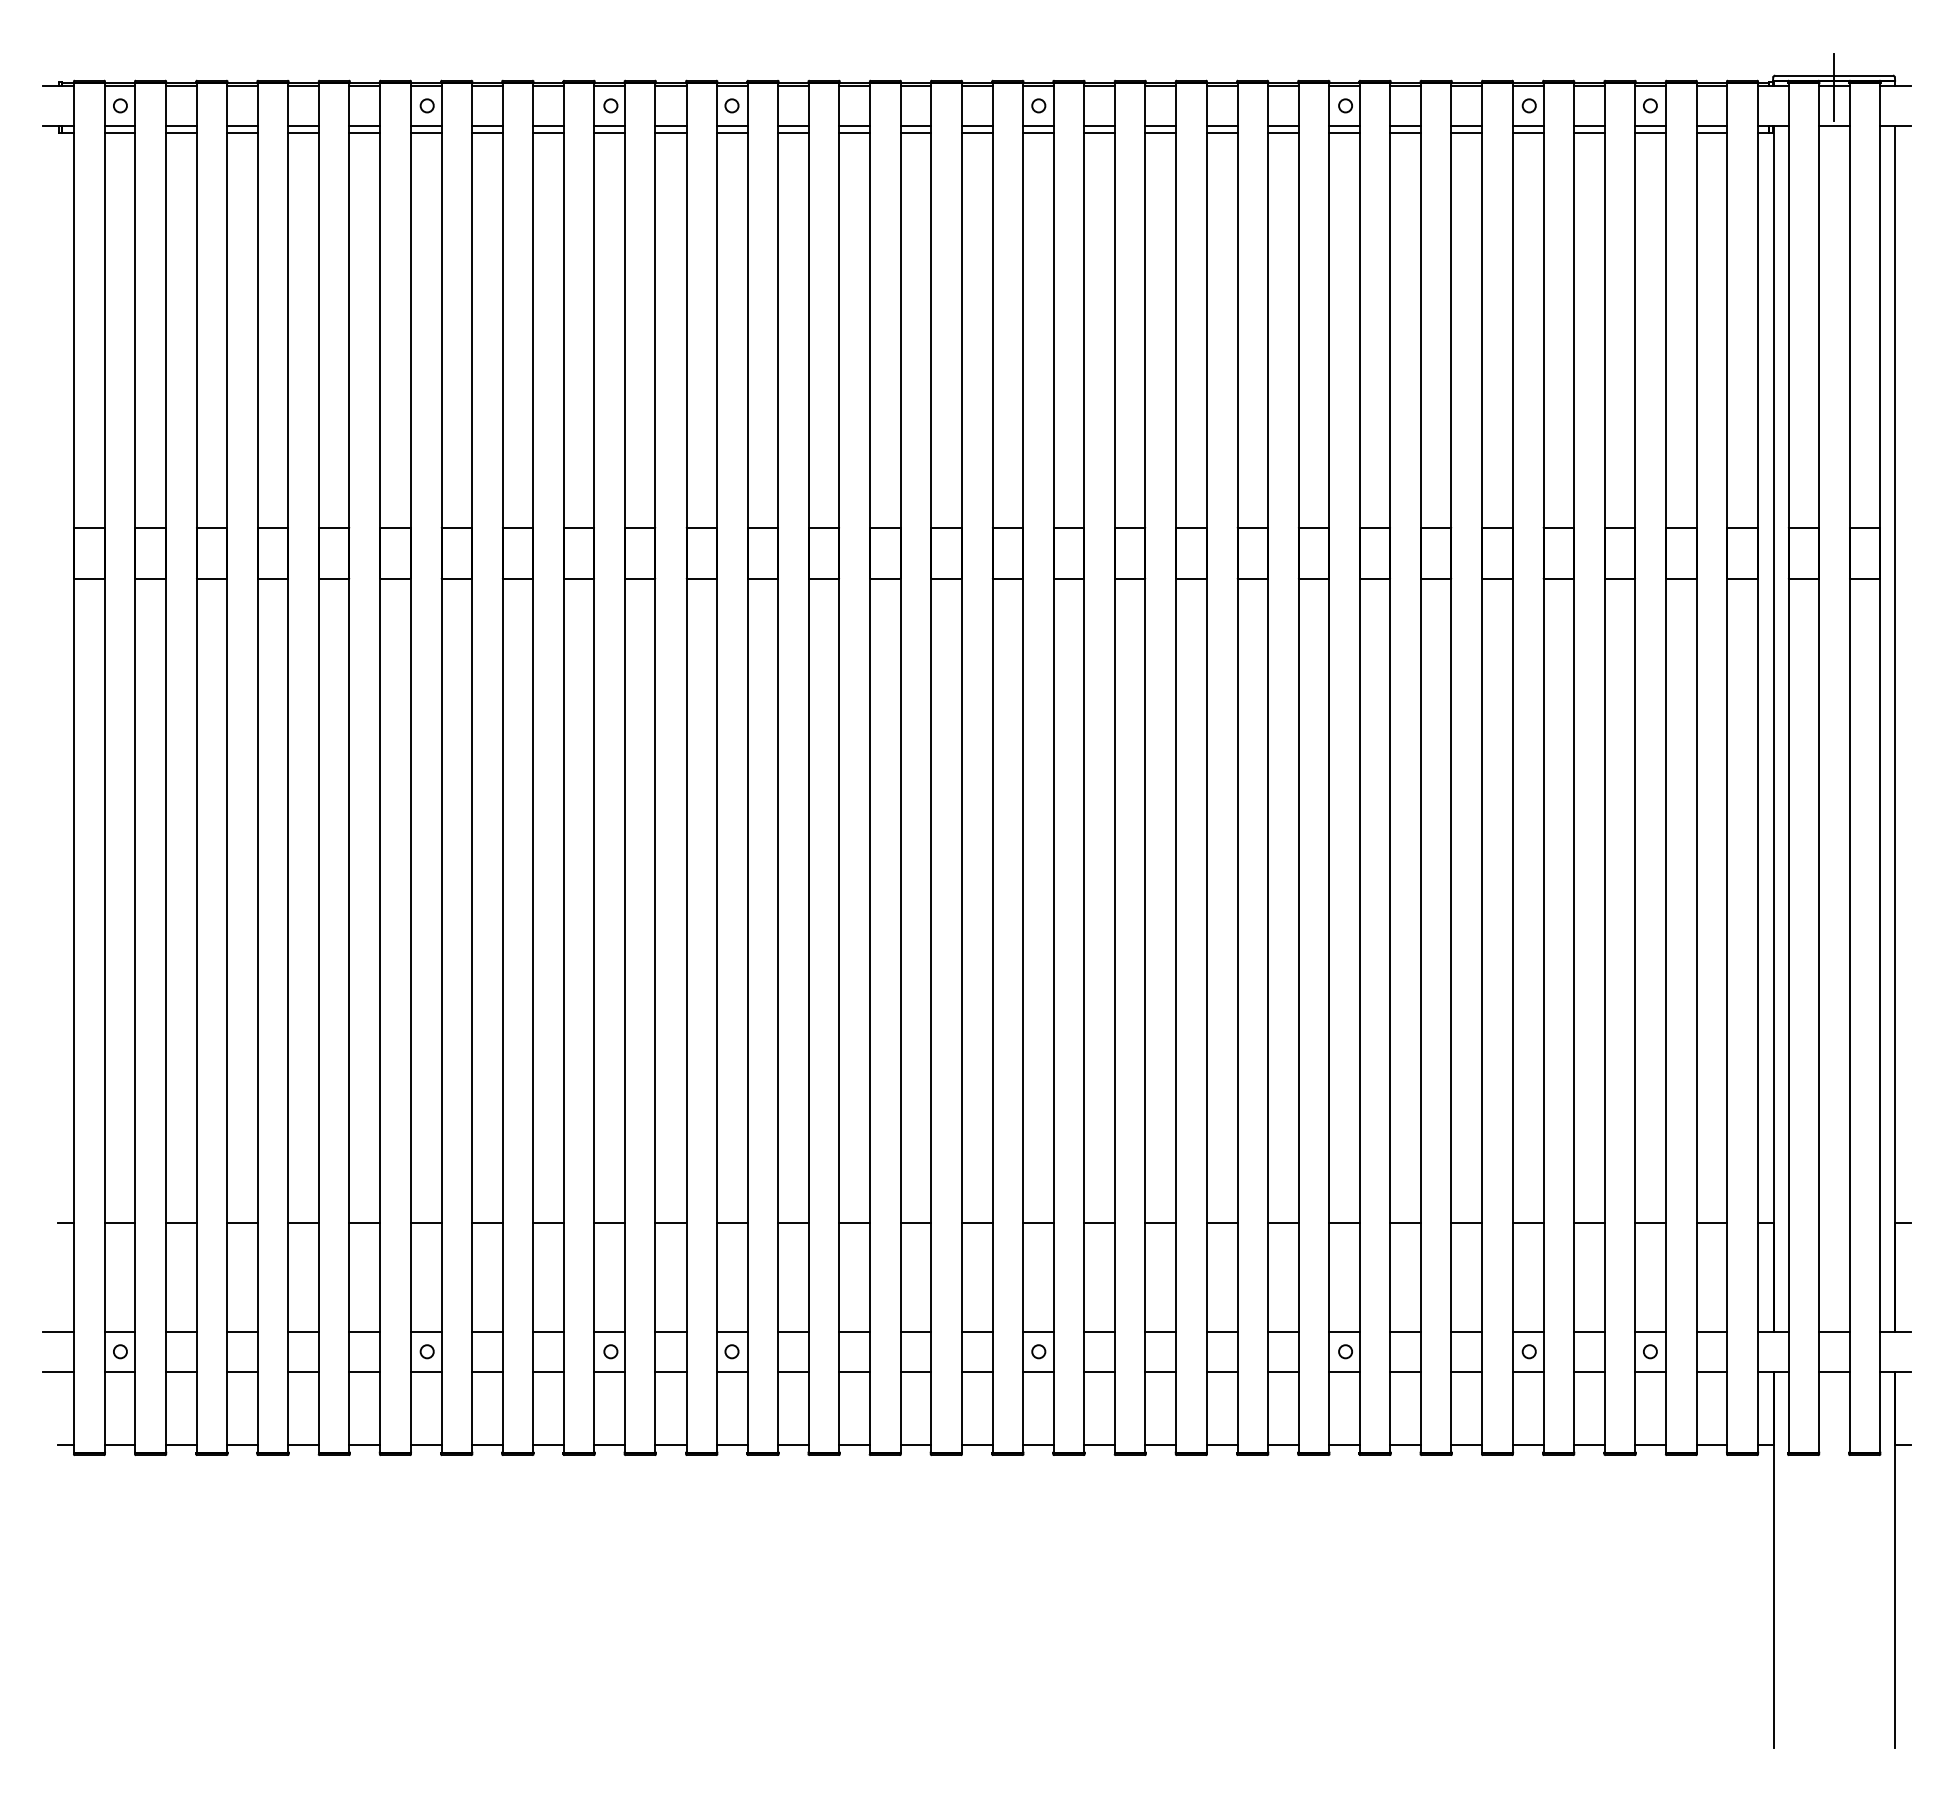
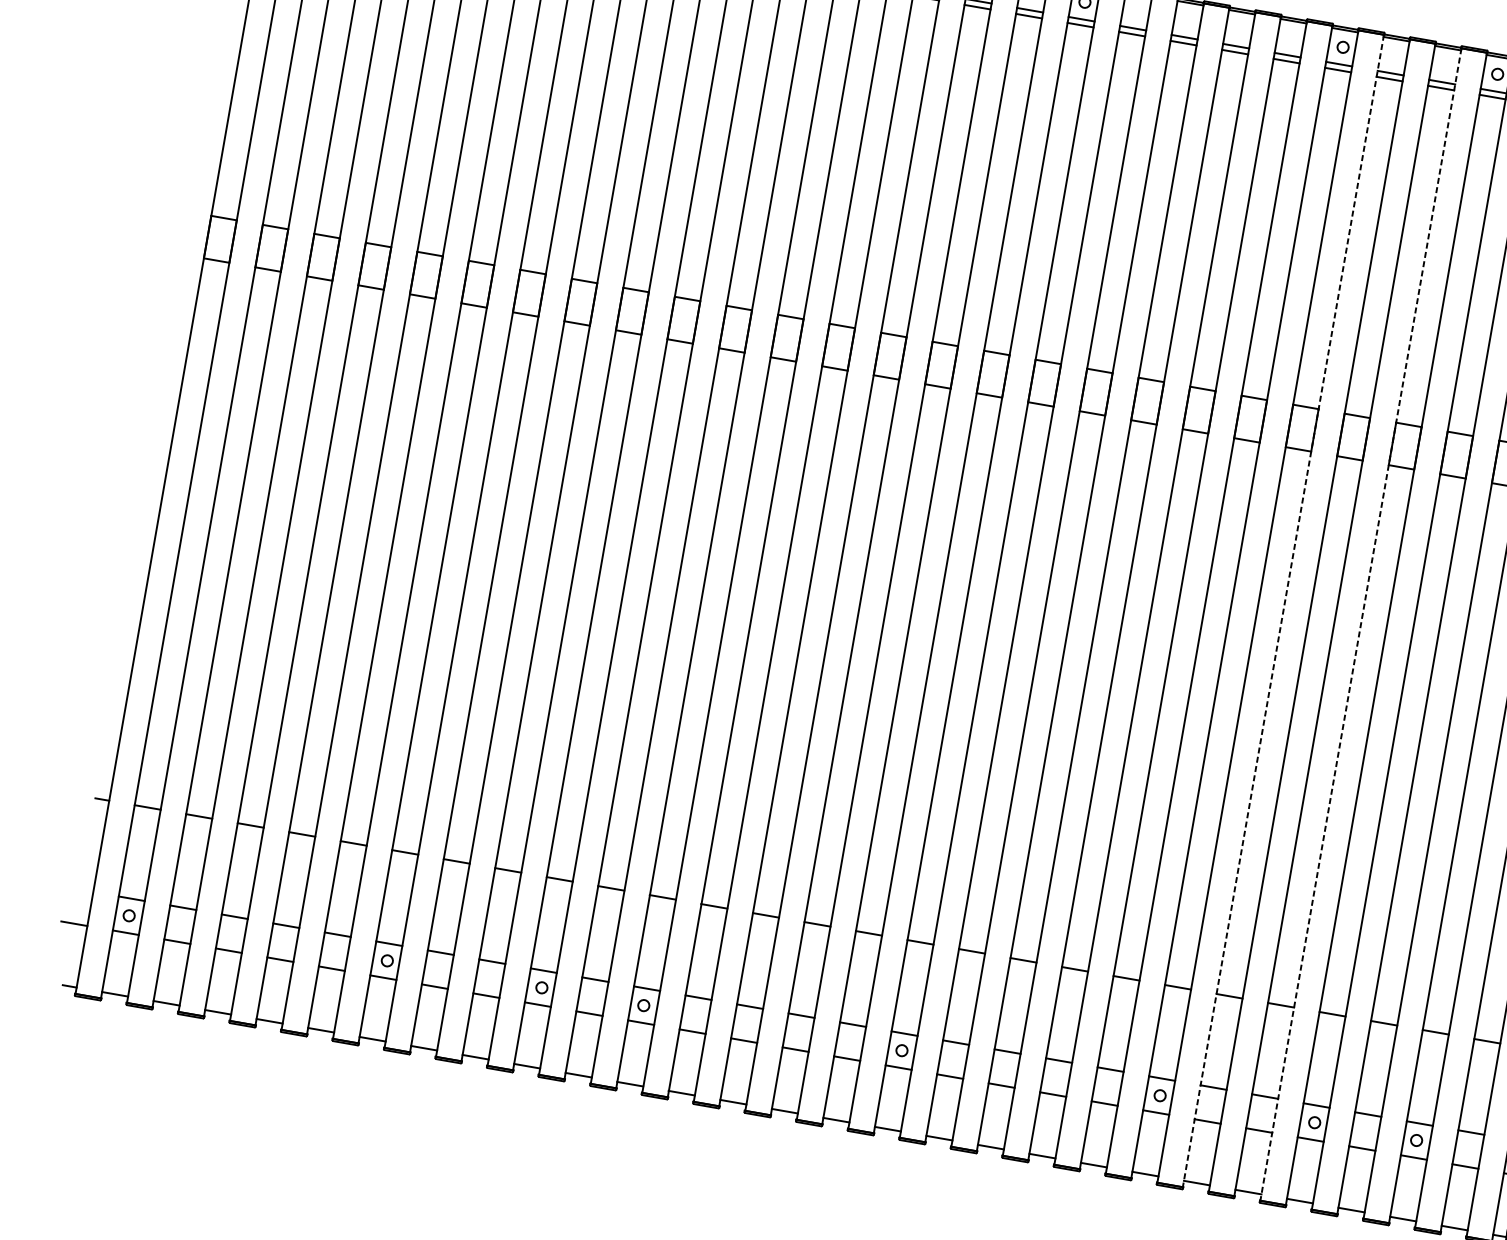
line: (1390, 767) -> (1283, 610), solid -> dashed
line: (1482, 767) -> (1361, 624), solid -> dashed
line: (58, 1331) -> (80, 889), removed

